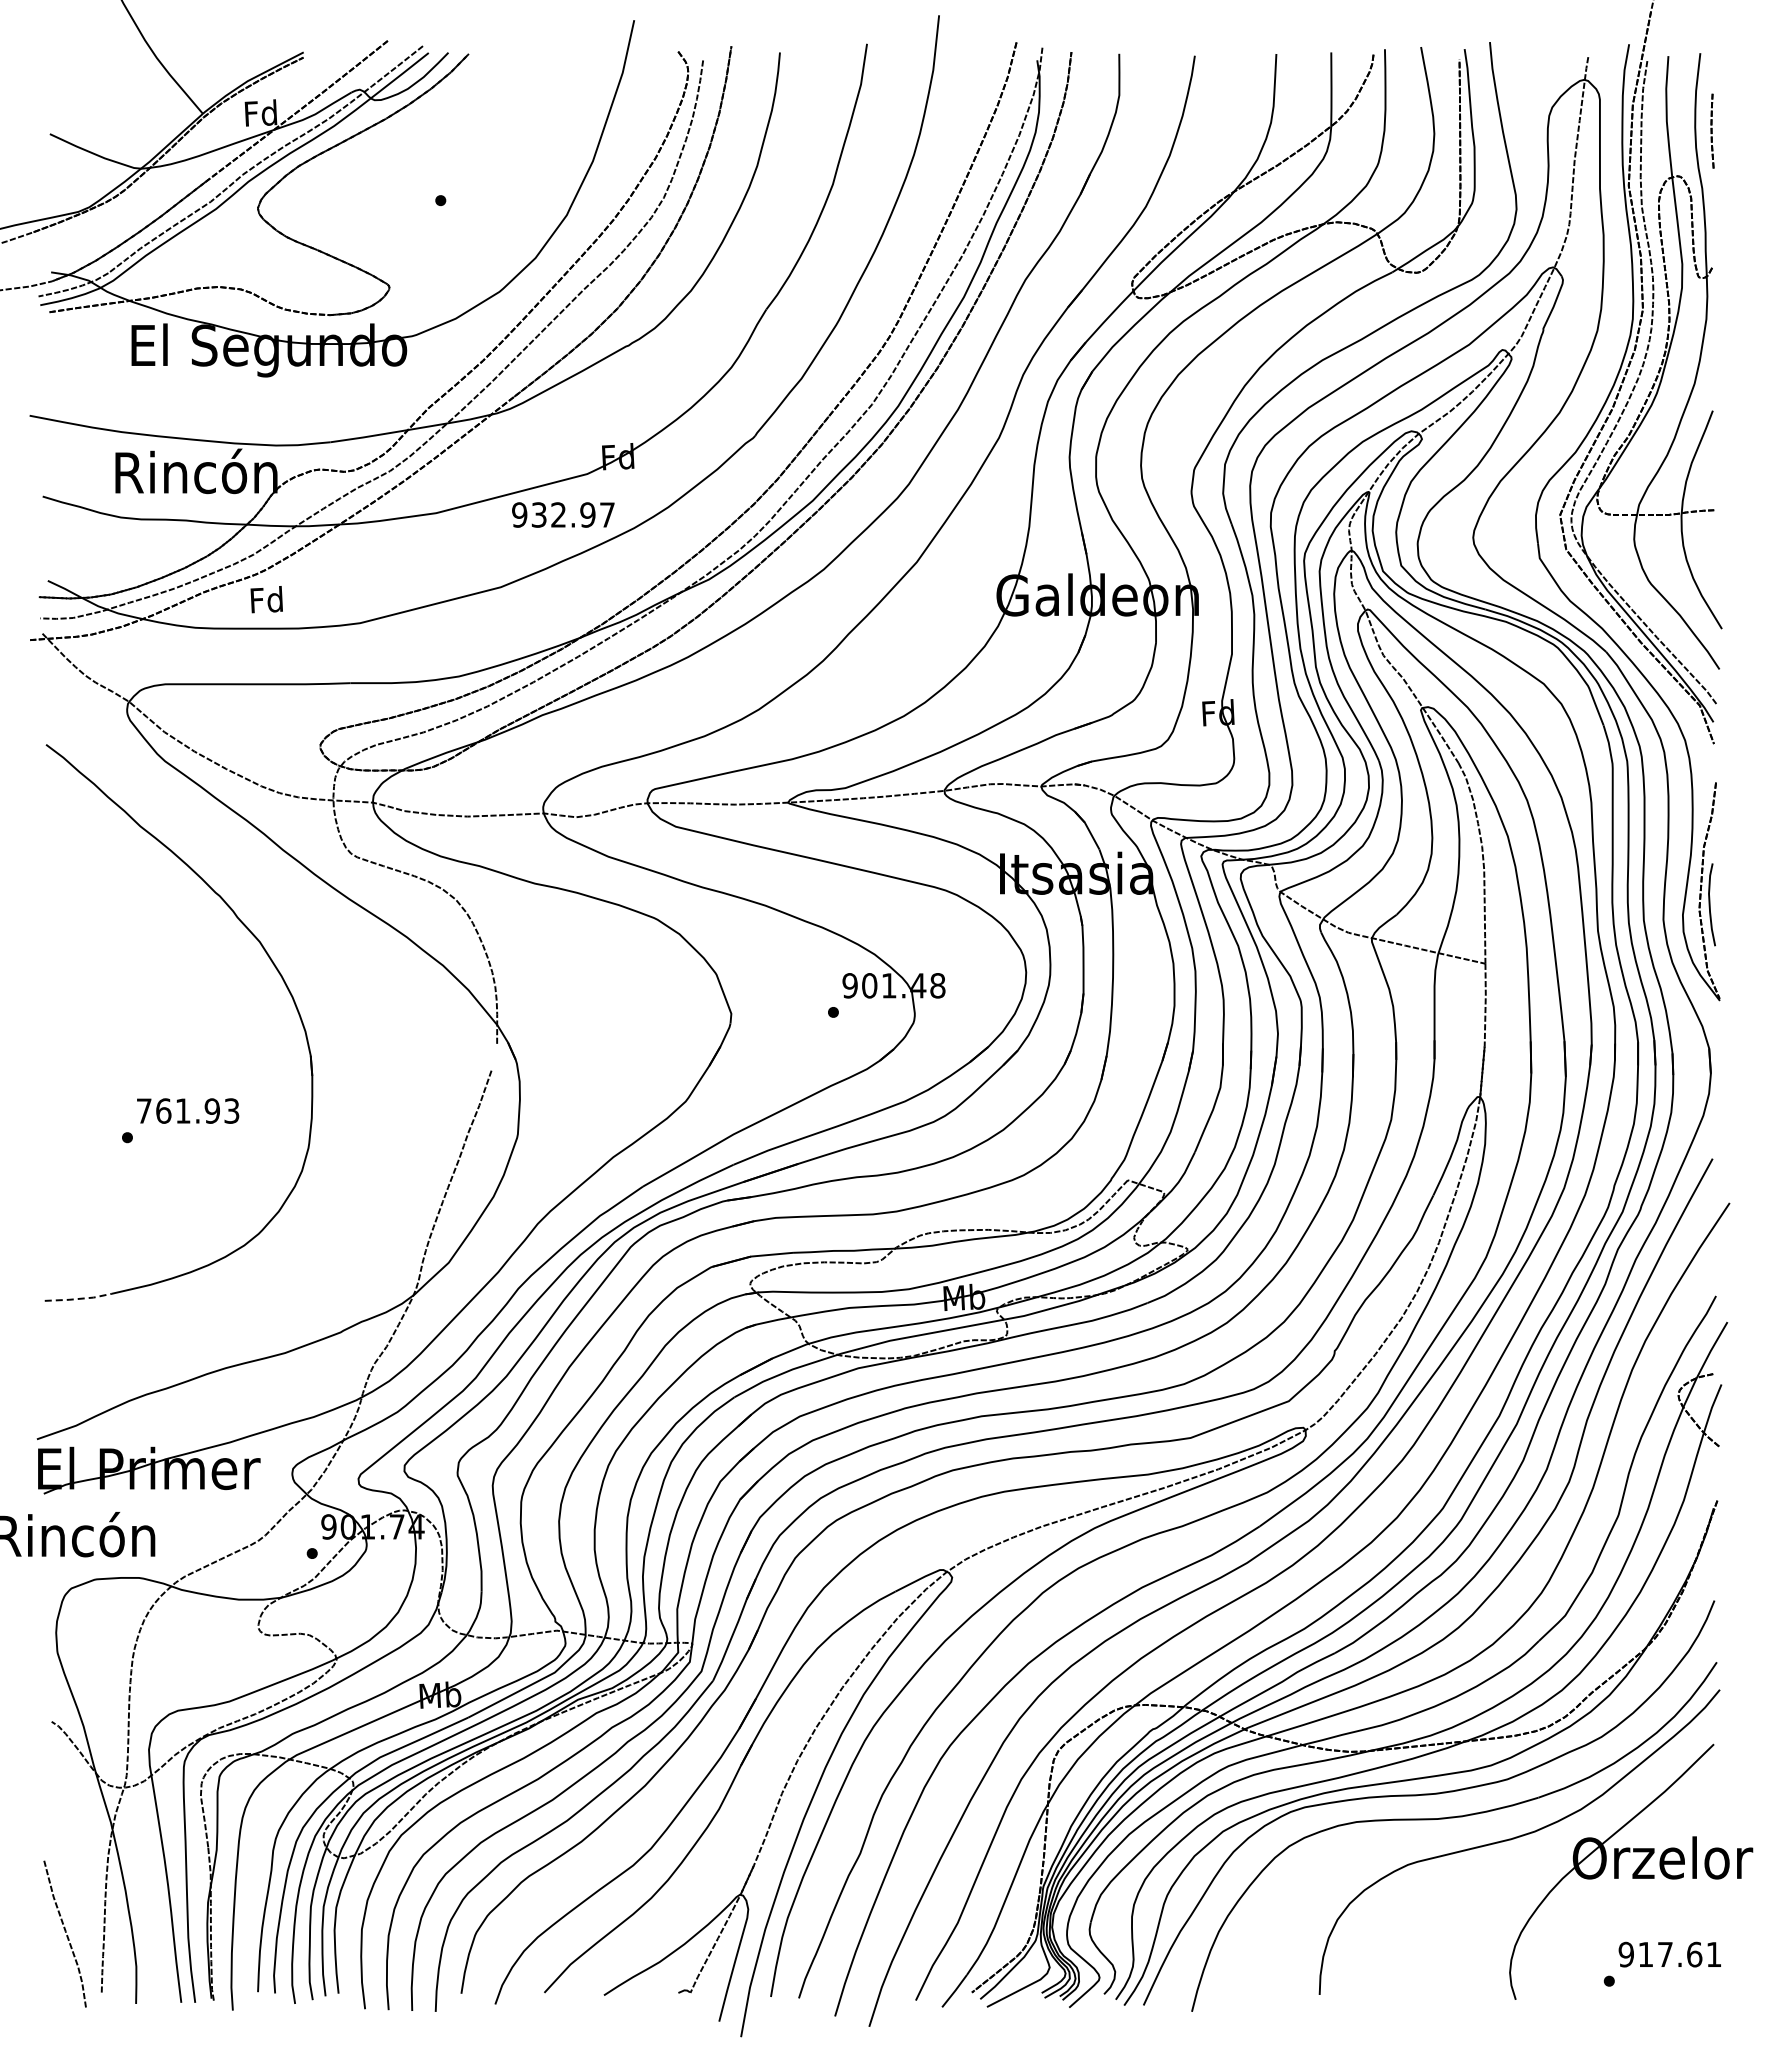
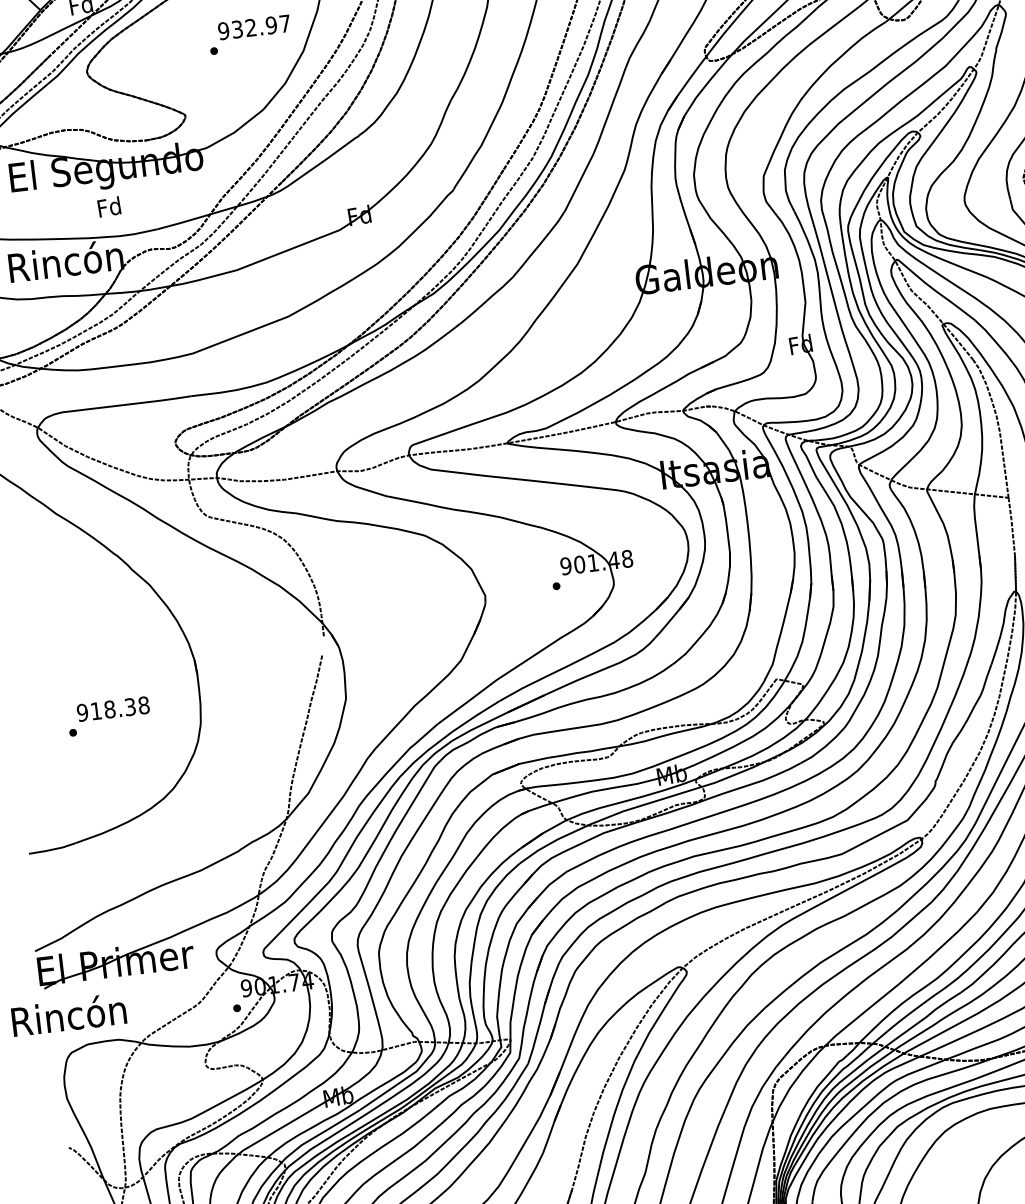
text: (563, 514) -> (254, 27), moved
text: (266, 599) -> (109, 206), moved
text: (187, 1110) -> (112, 708), 761.93 -> 918.38
line: (78, 1298) -> (52, 849), dashed -> solid

